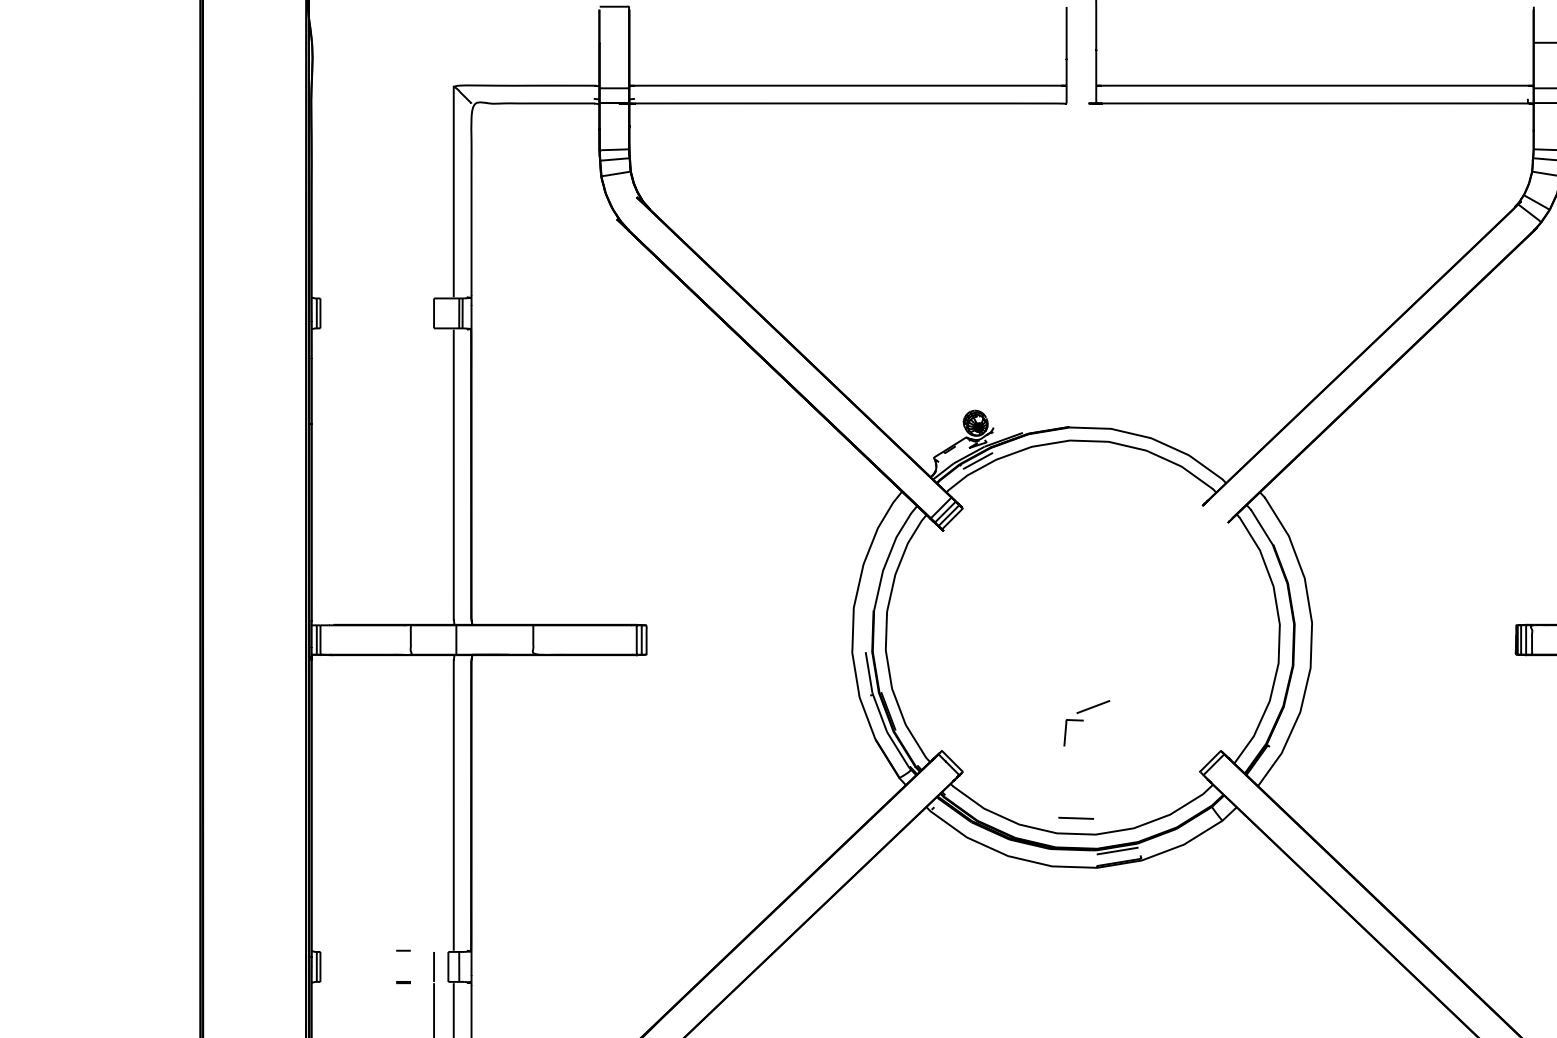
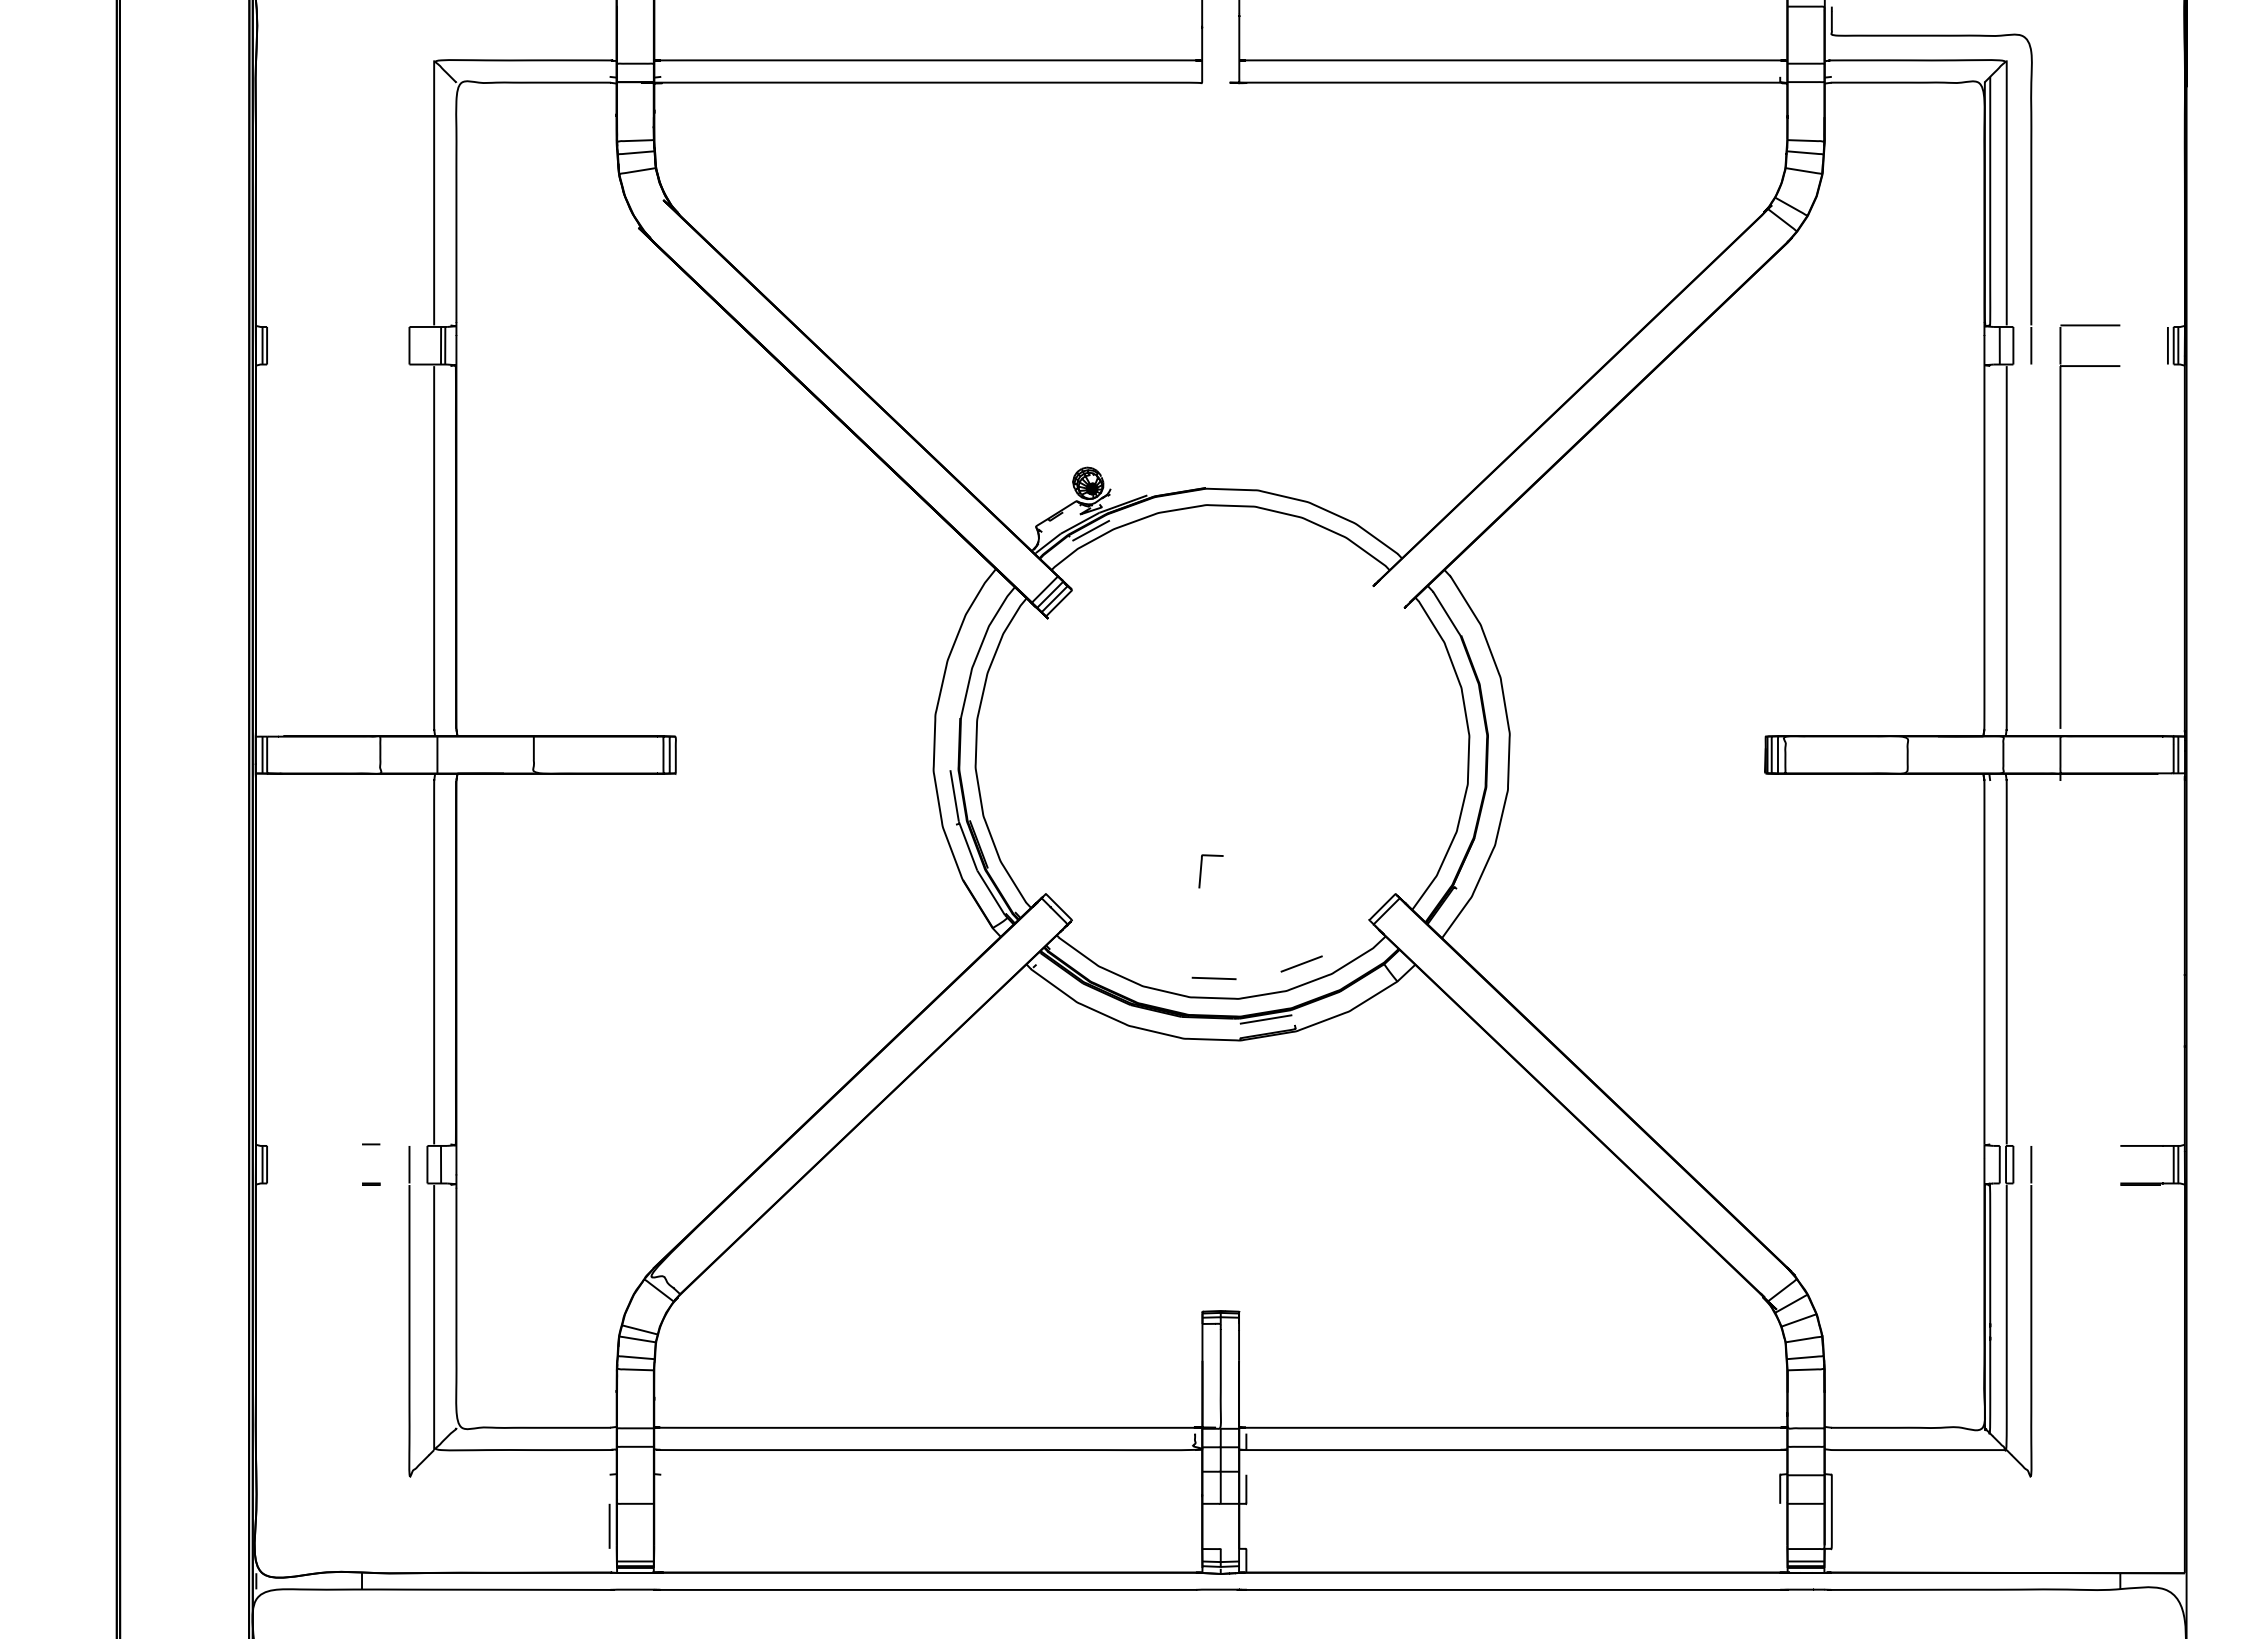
line: (1093, 706) -> (1301, 963), moved

